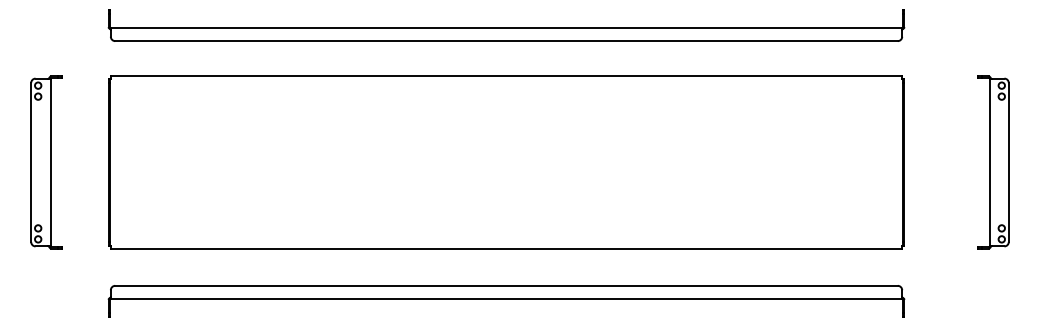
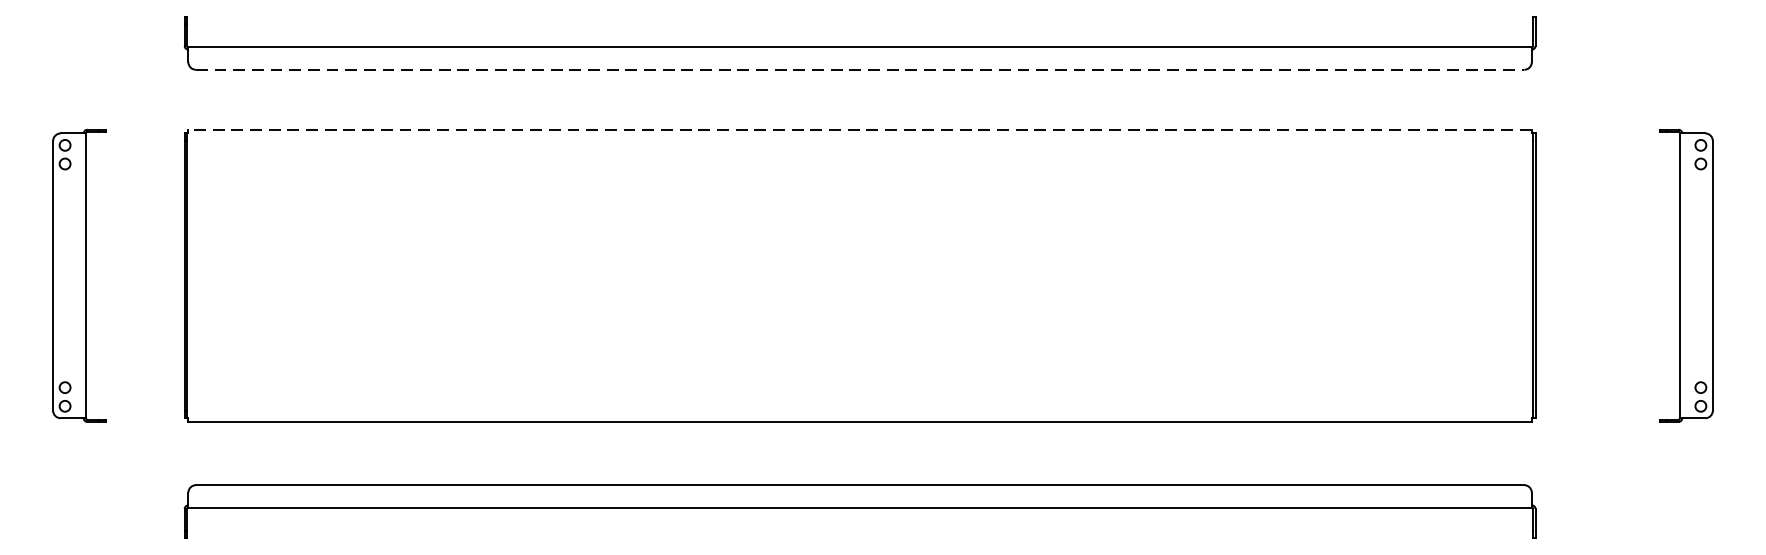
line: (507, 41) -> (861, 70), solid -> dashed
line: (506, 76) -> (860, 129), solid -> dashed

